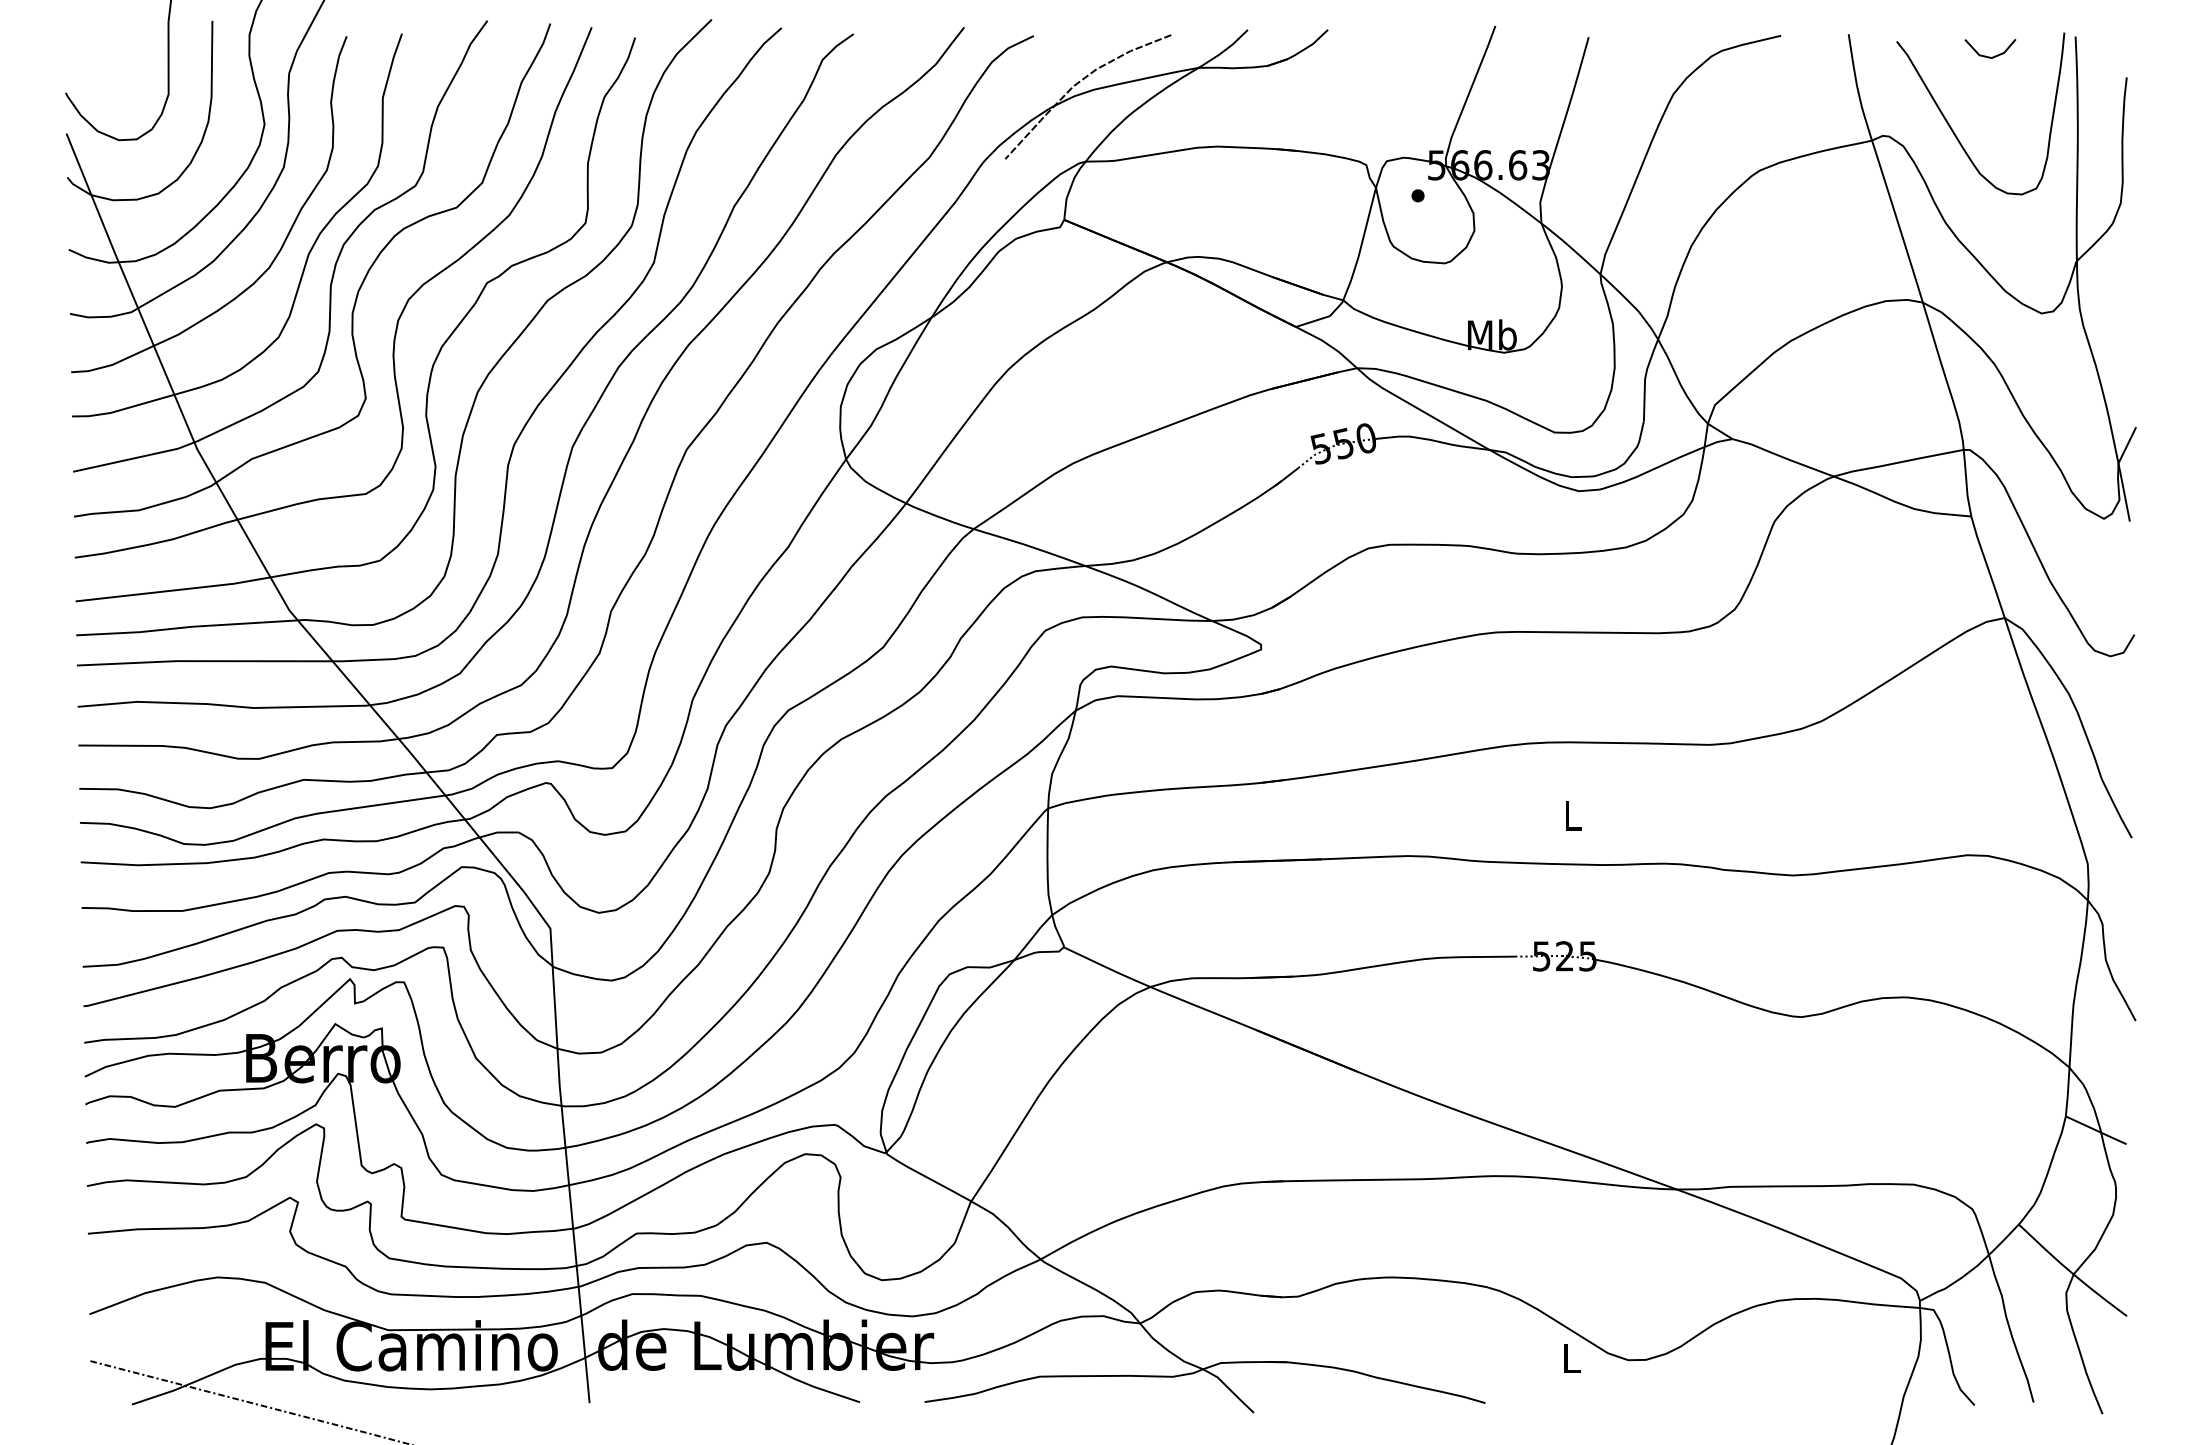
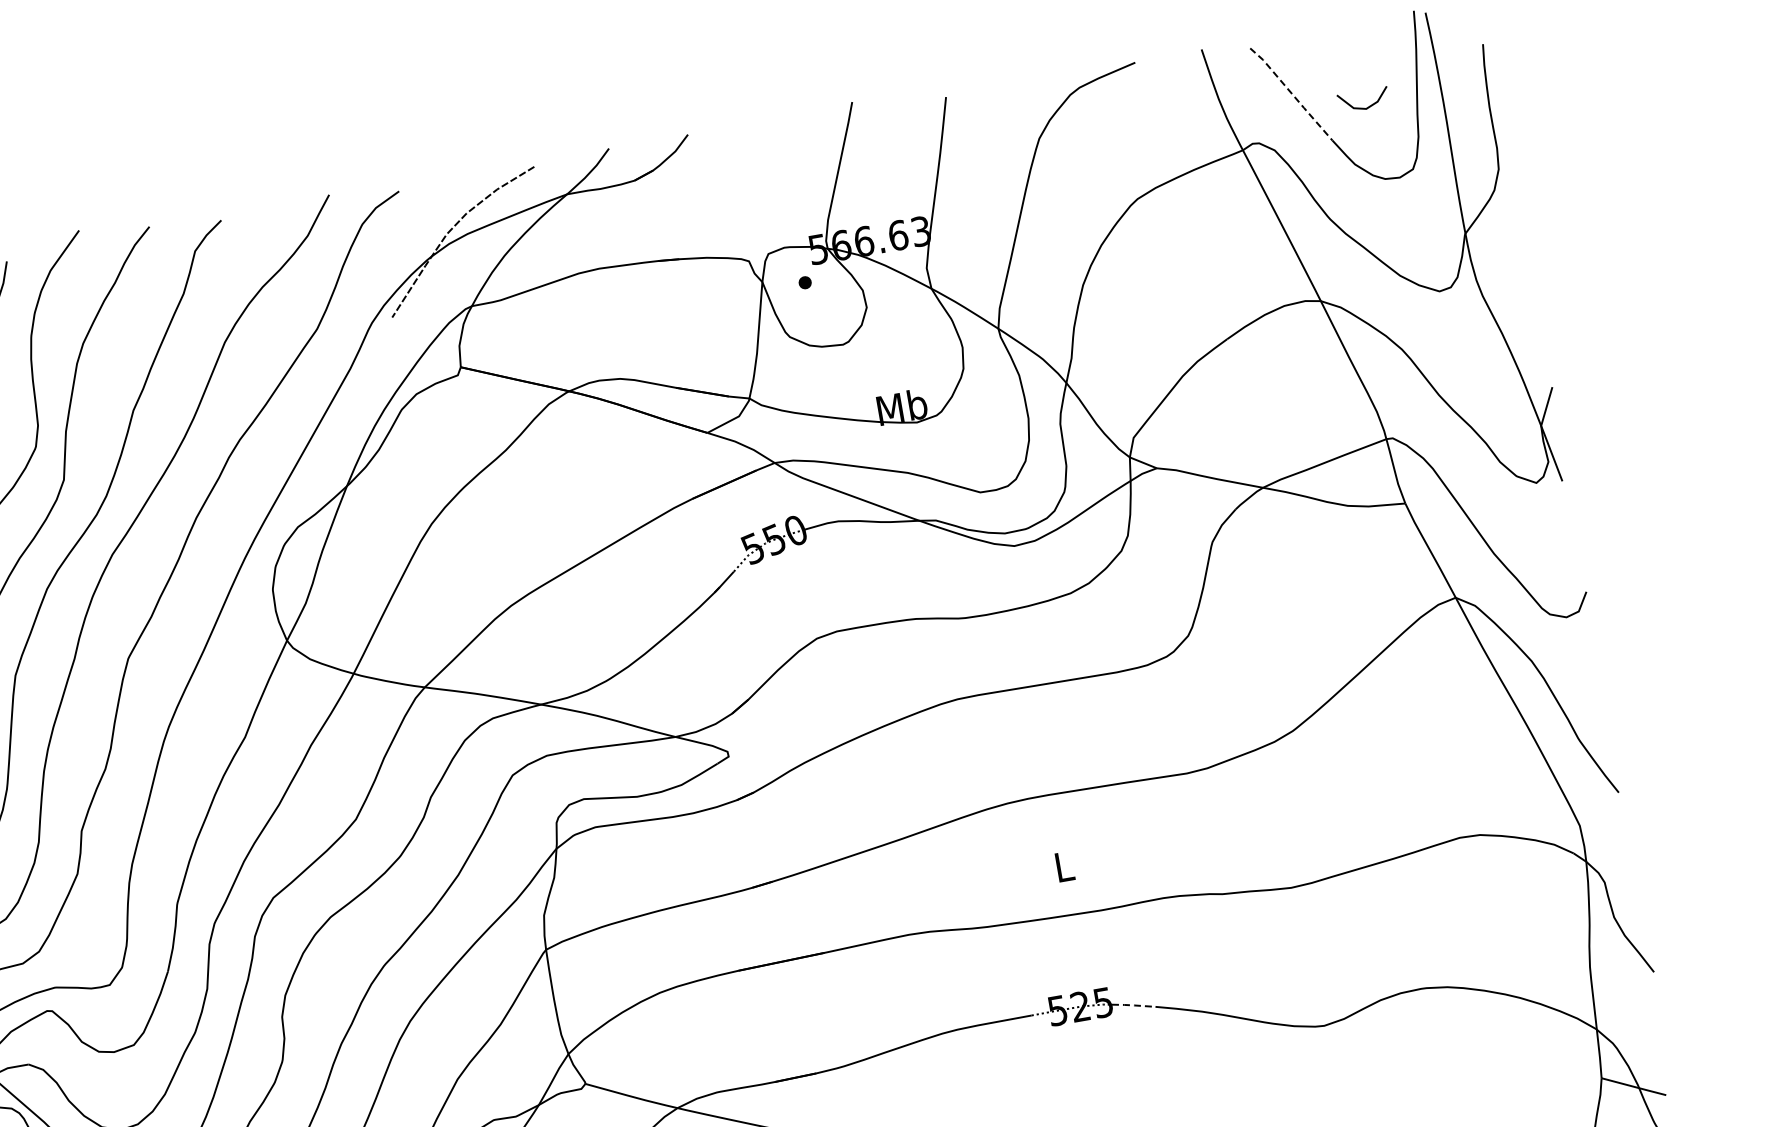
line: (1990, 56) -> (1364, 107), moved
line: (1930, 93) -> (1292, 93), solid -> dashed
line: (1617, 964) -> (1133, 1005), solid -> dashed

